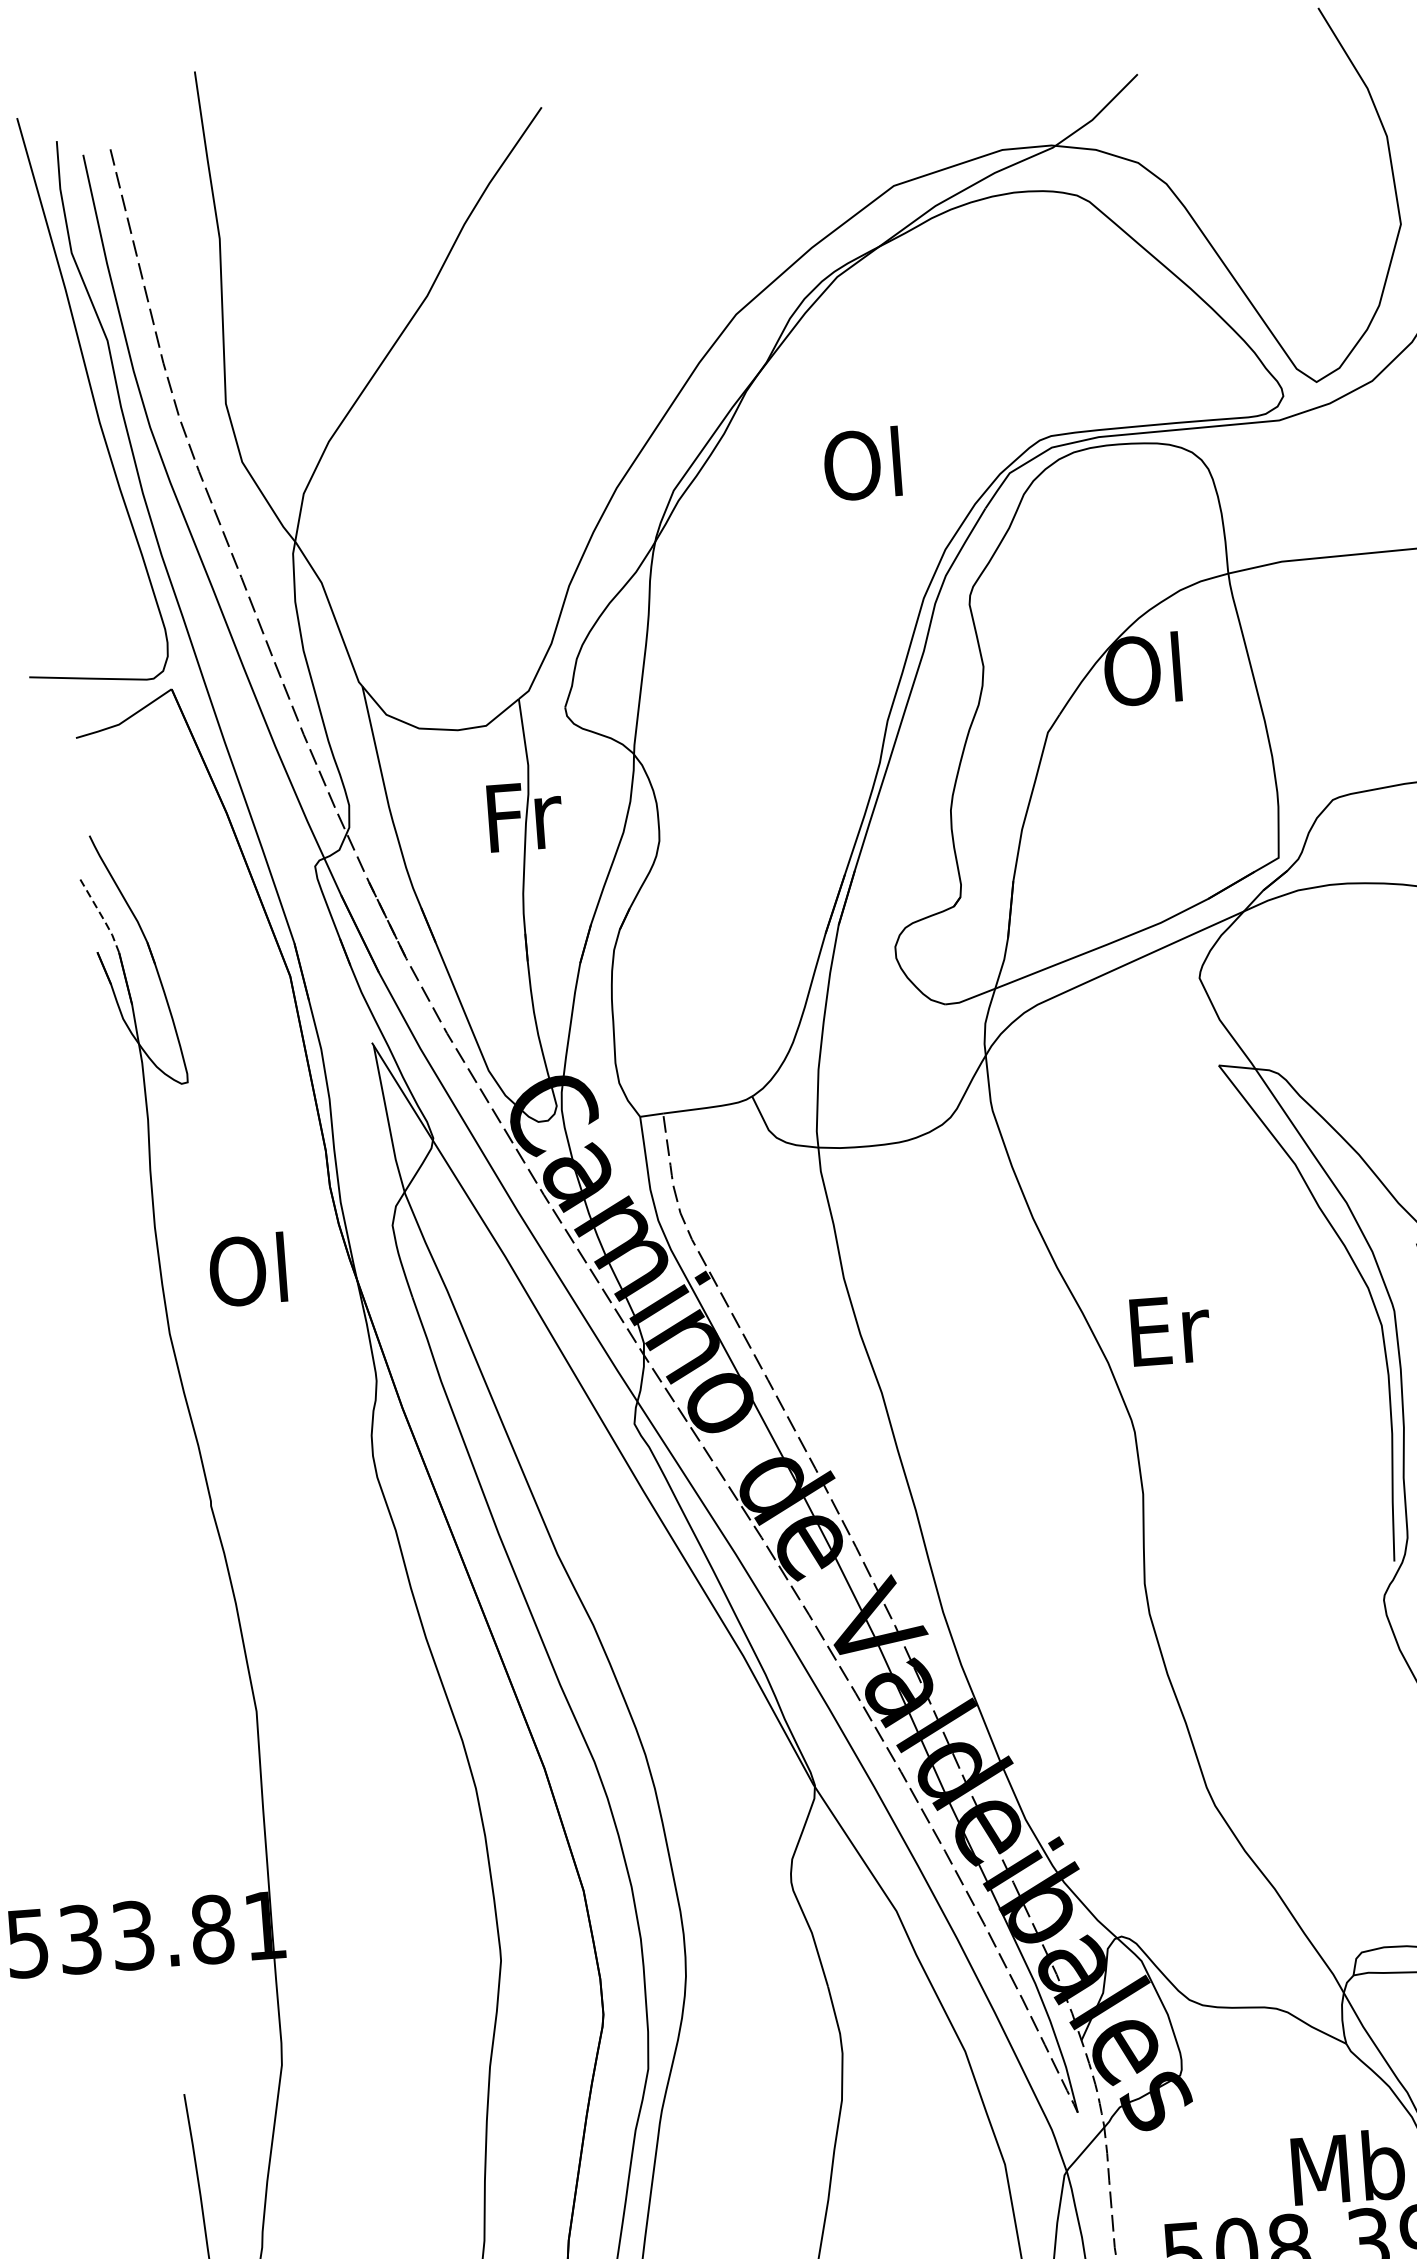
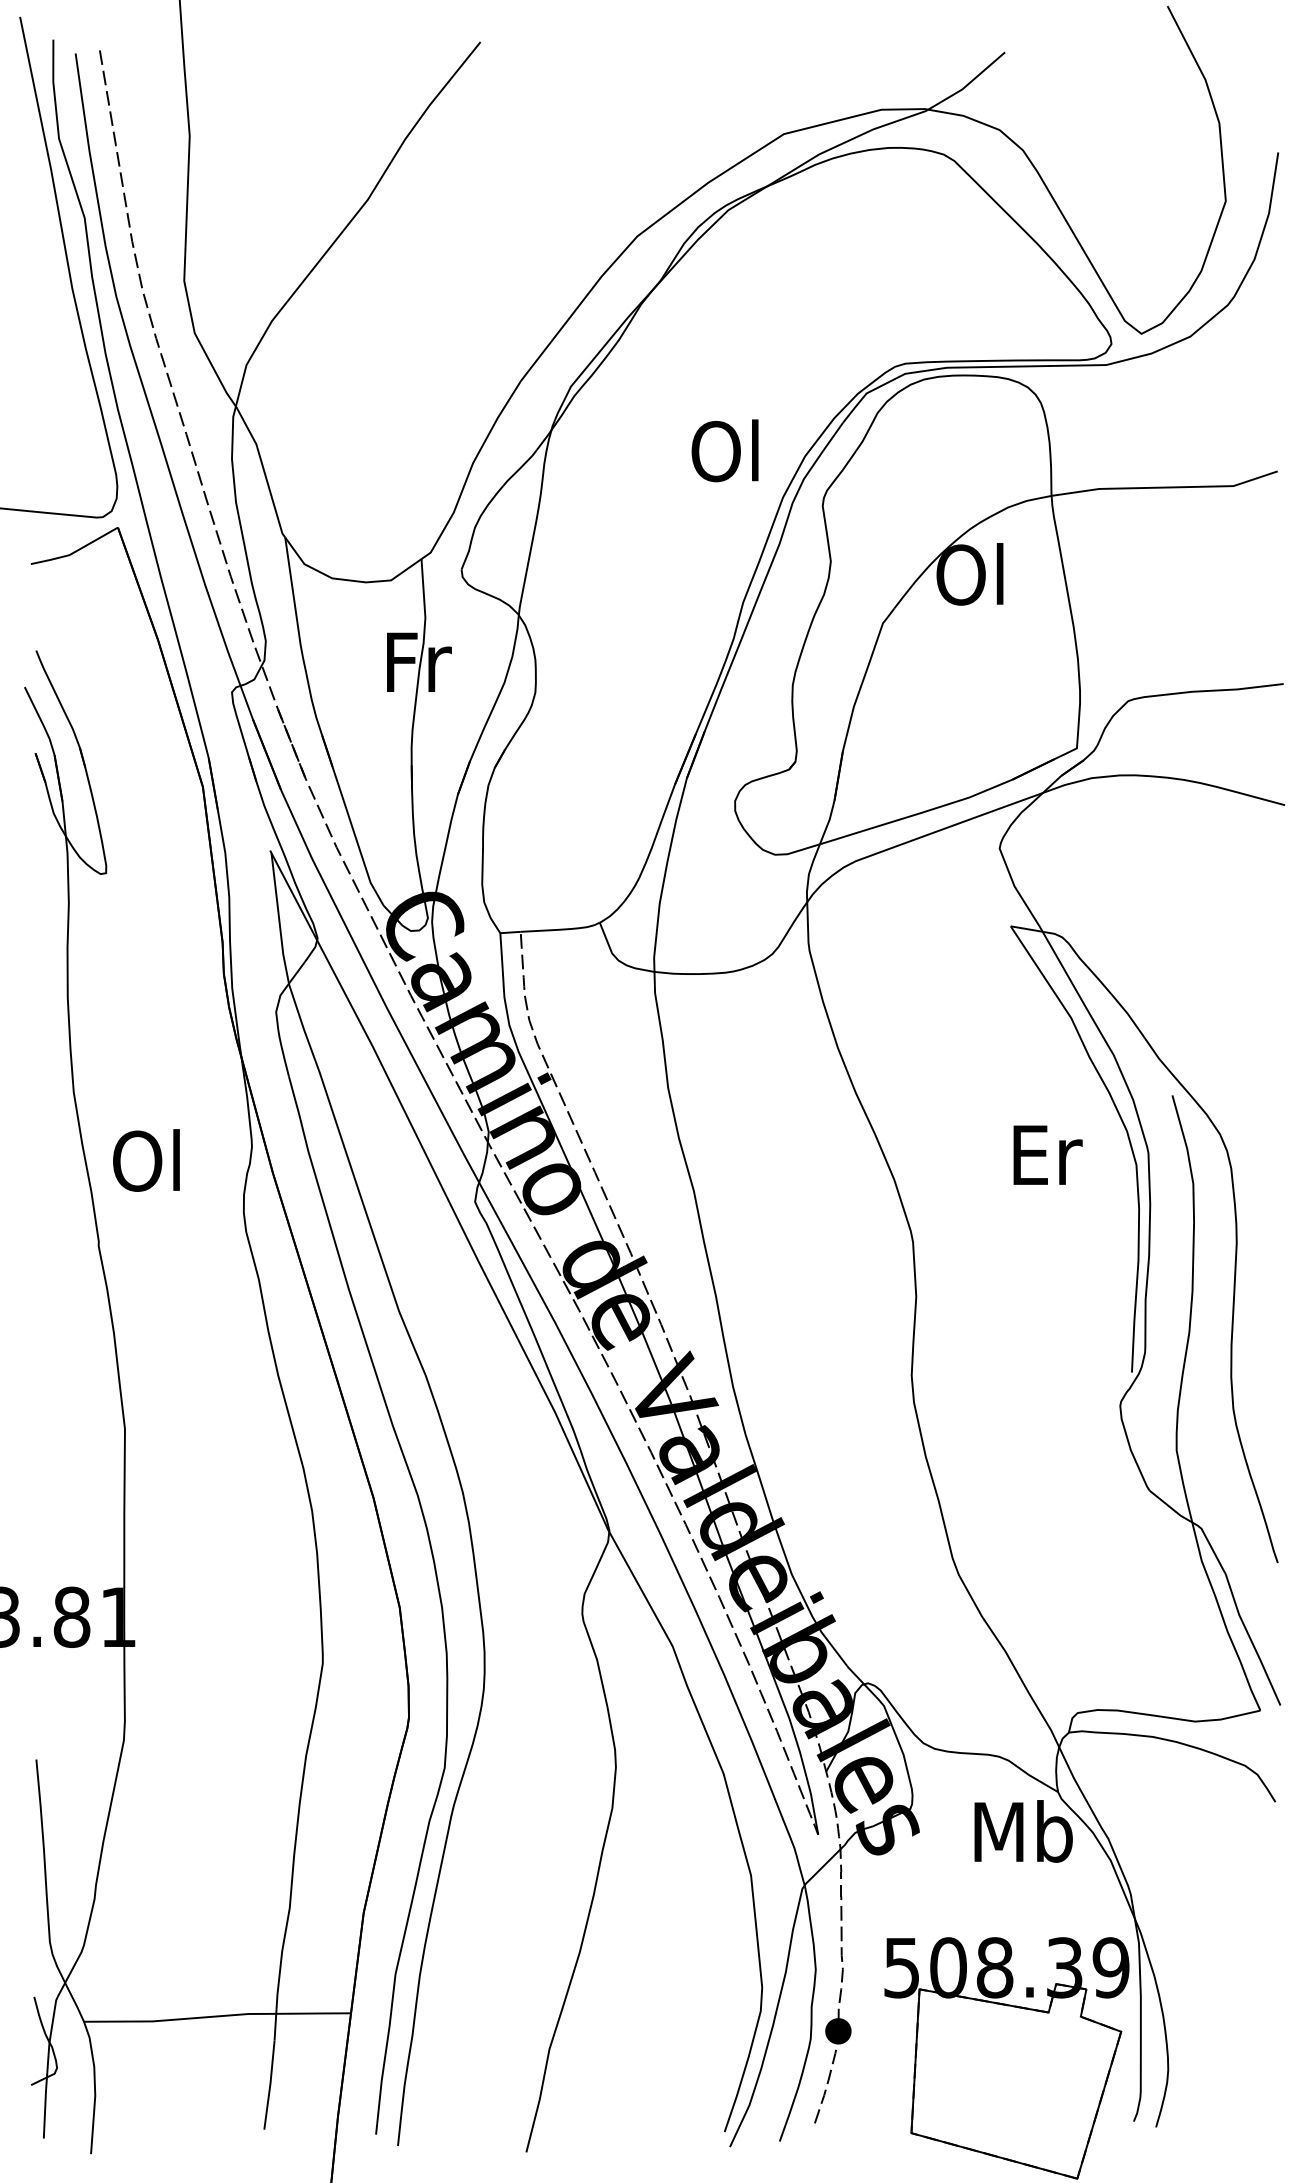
text: (861, 463) -> (724, 450), moved
line: (101, 915) -> (41, 721), dashed -> solid
text: (247, 1269) -> (146, 1160), moved
text: (1169, 1329) -> (1047, 1154), moved
text: (1348, 2167) -> (1023, 1831), moved

